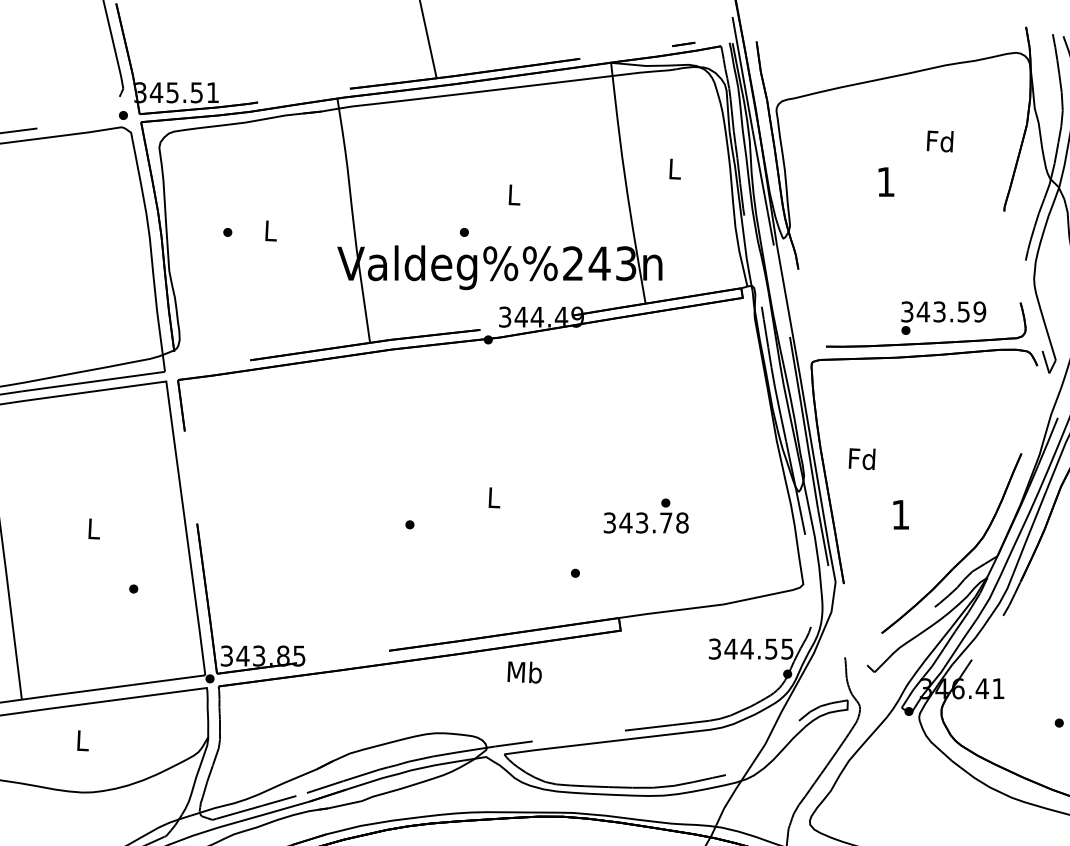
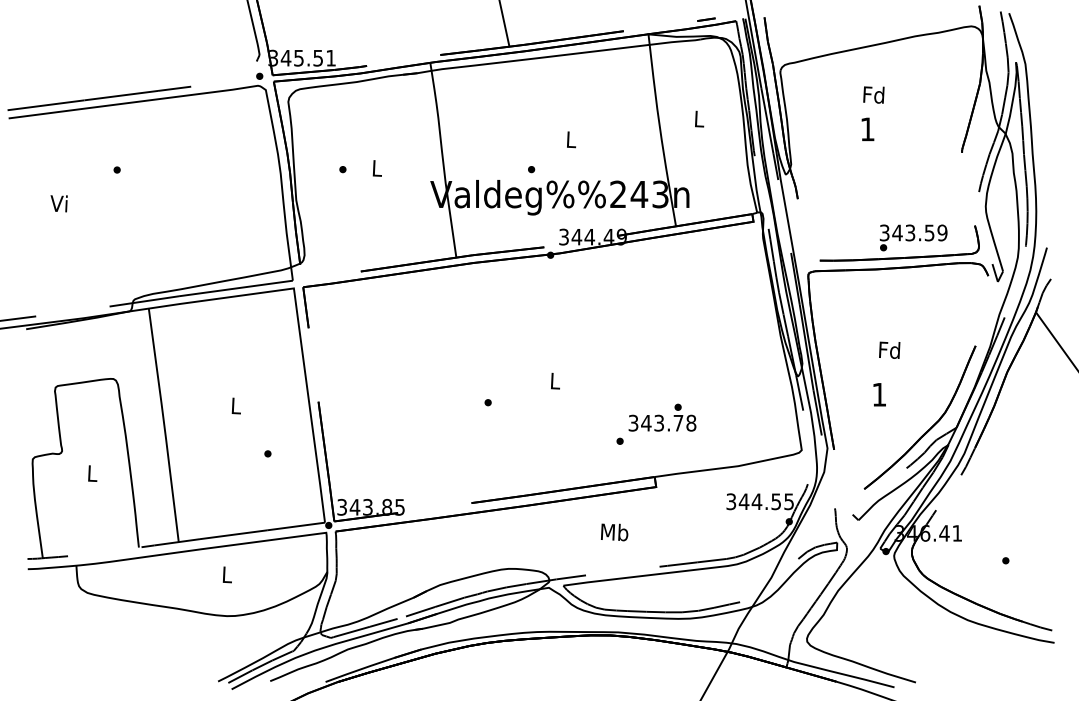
text: (939, 140) -> (873, 94), moved
text: (861, 458) -> (889, 349), moved
text: (646, 515) -> (662, 417), moved
text: (524, 672) -> (614, 532), moved

